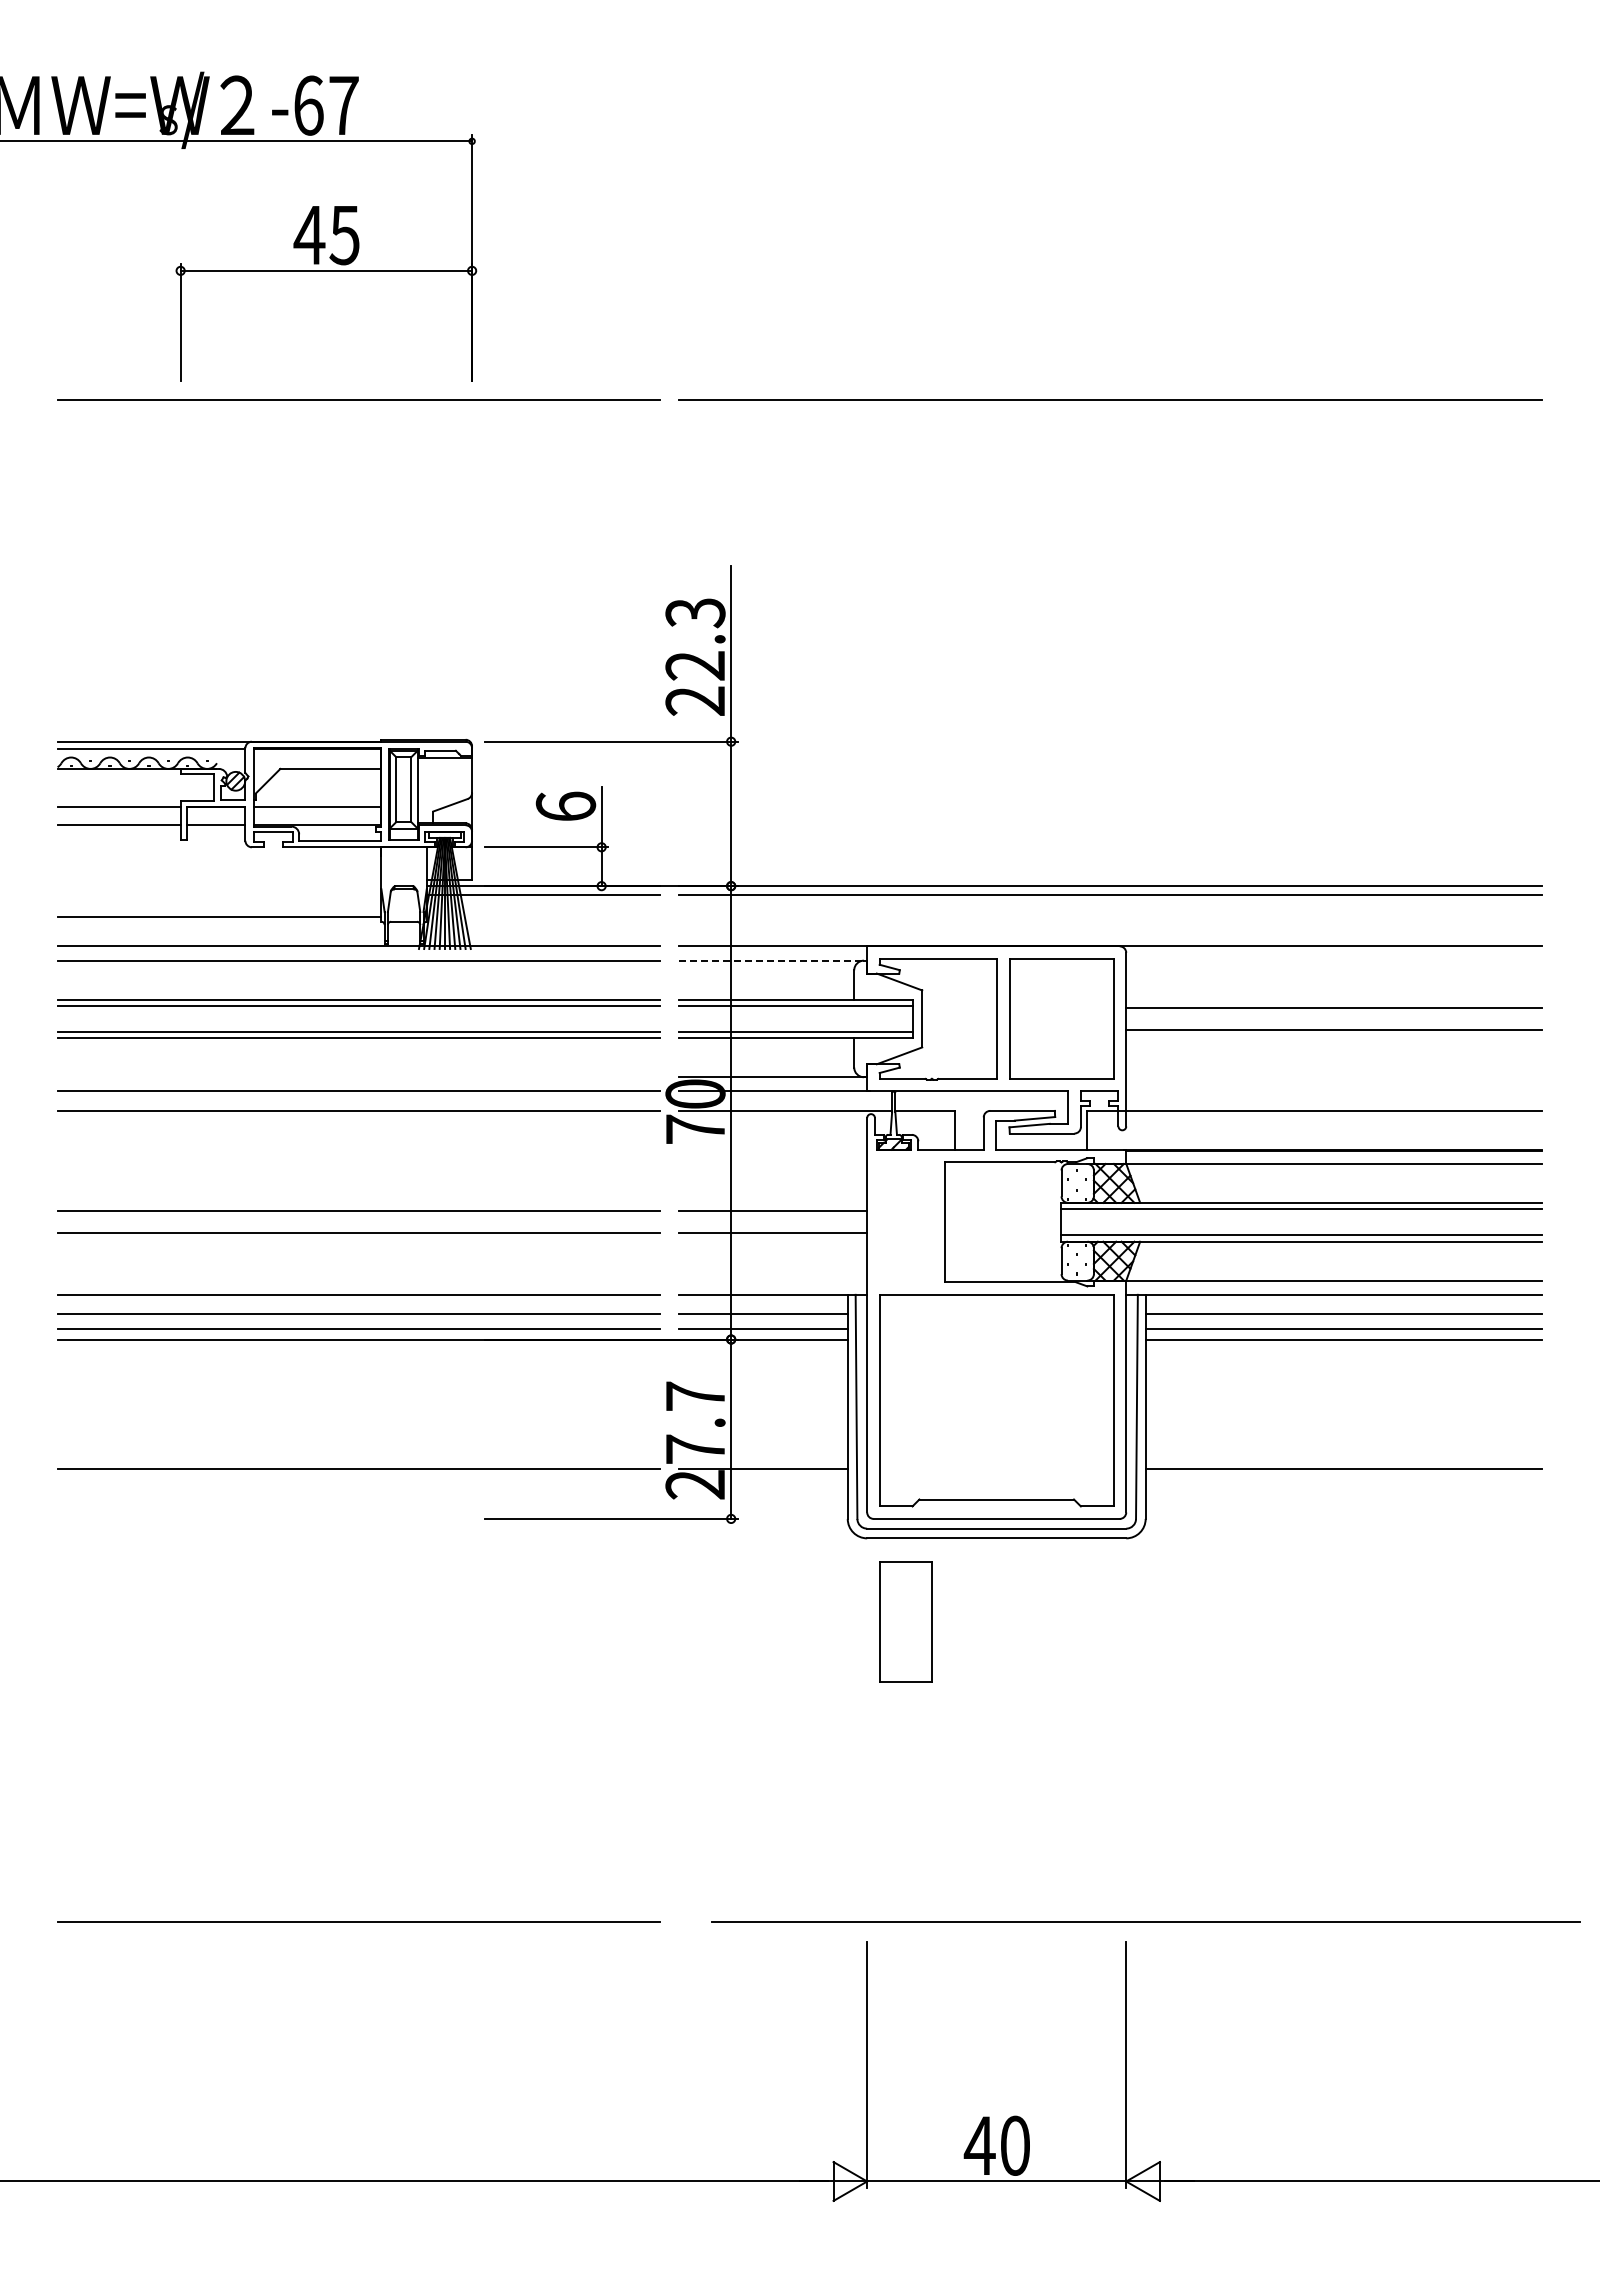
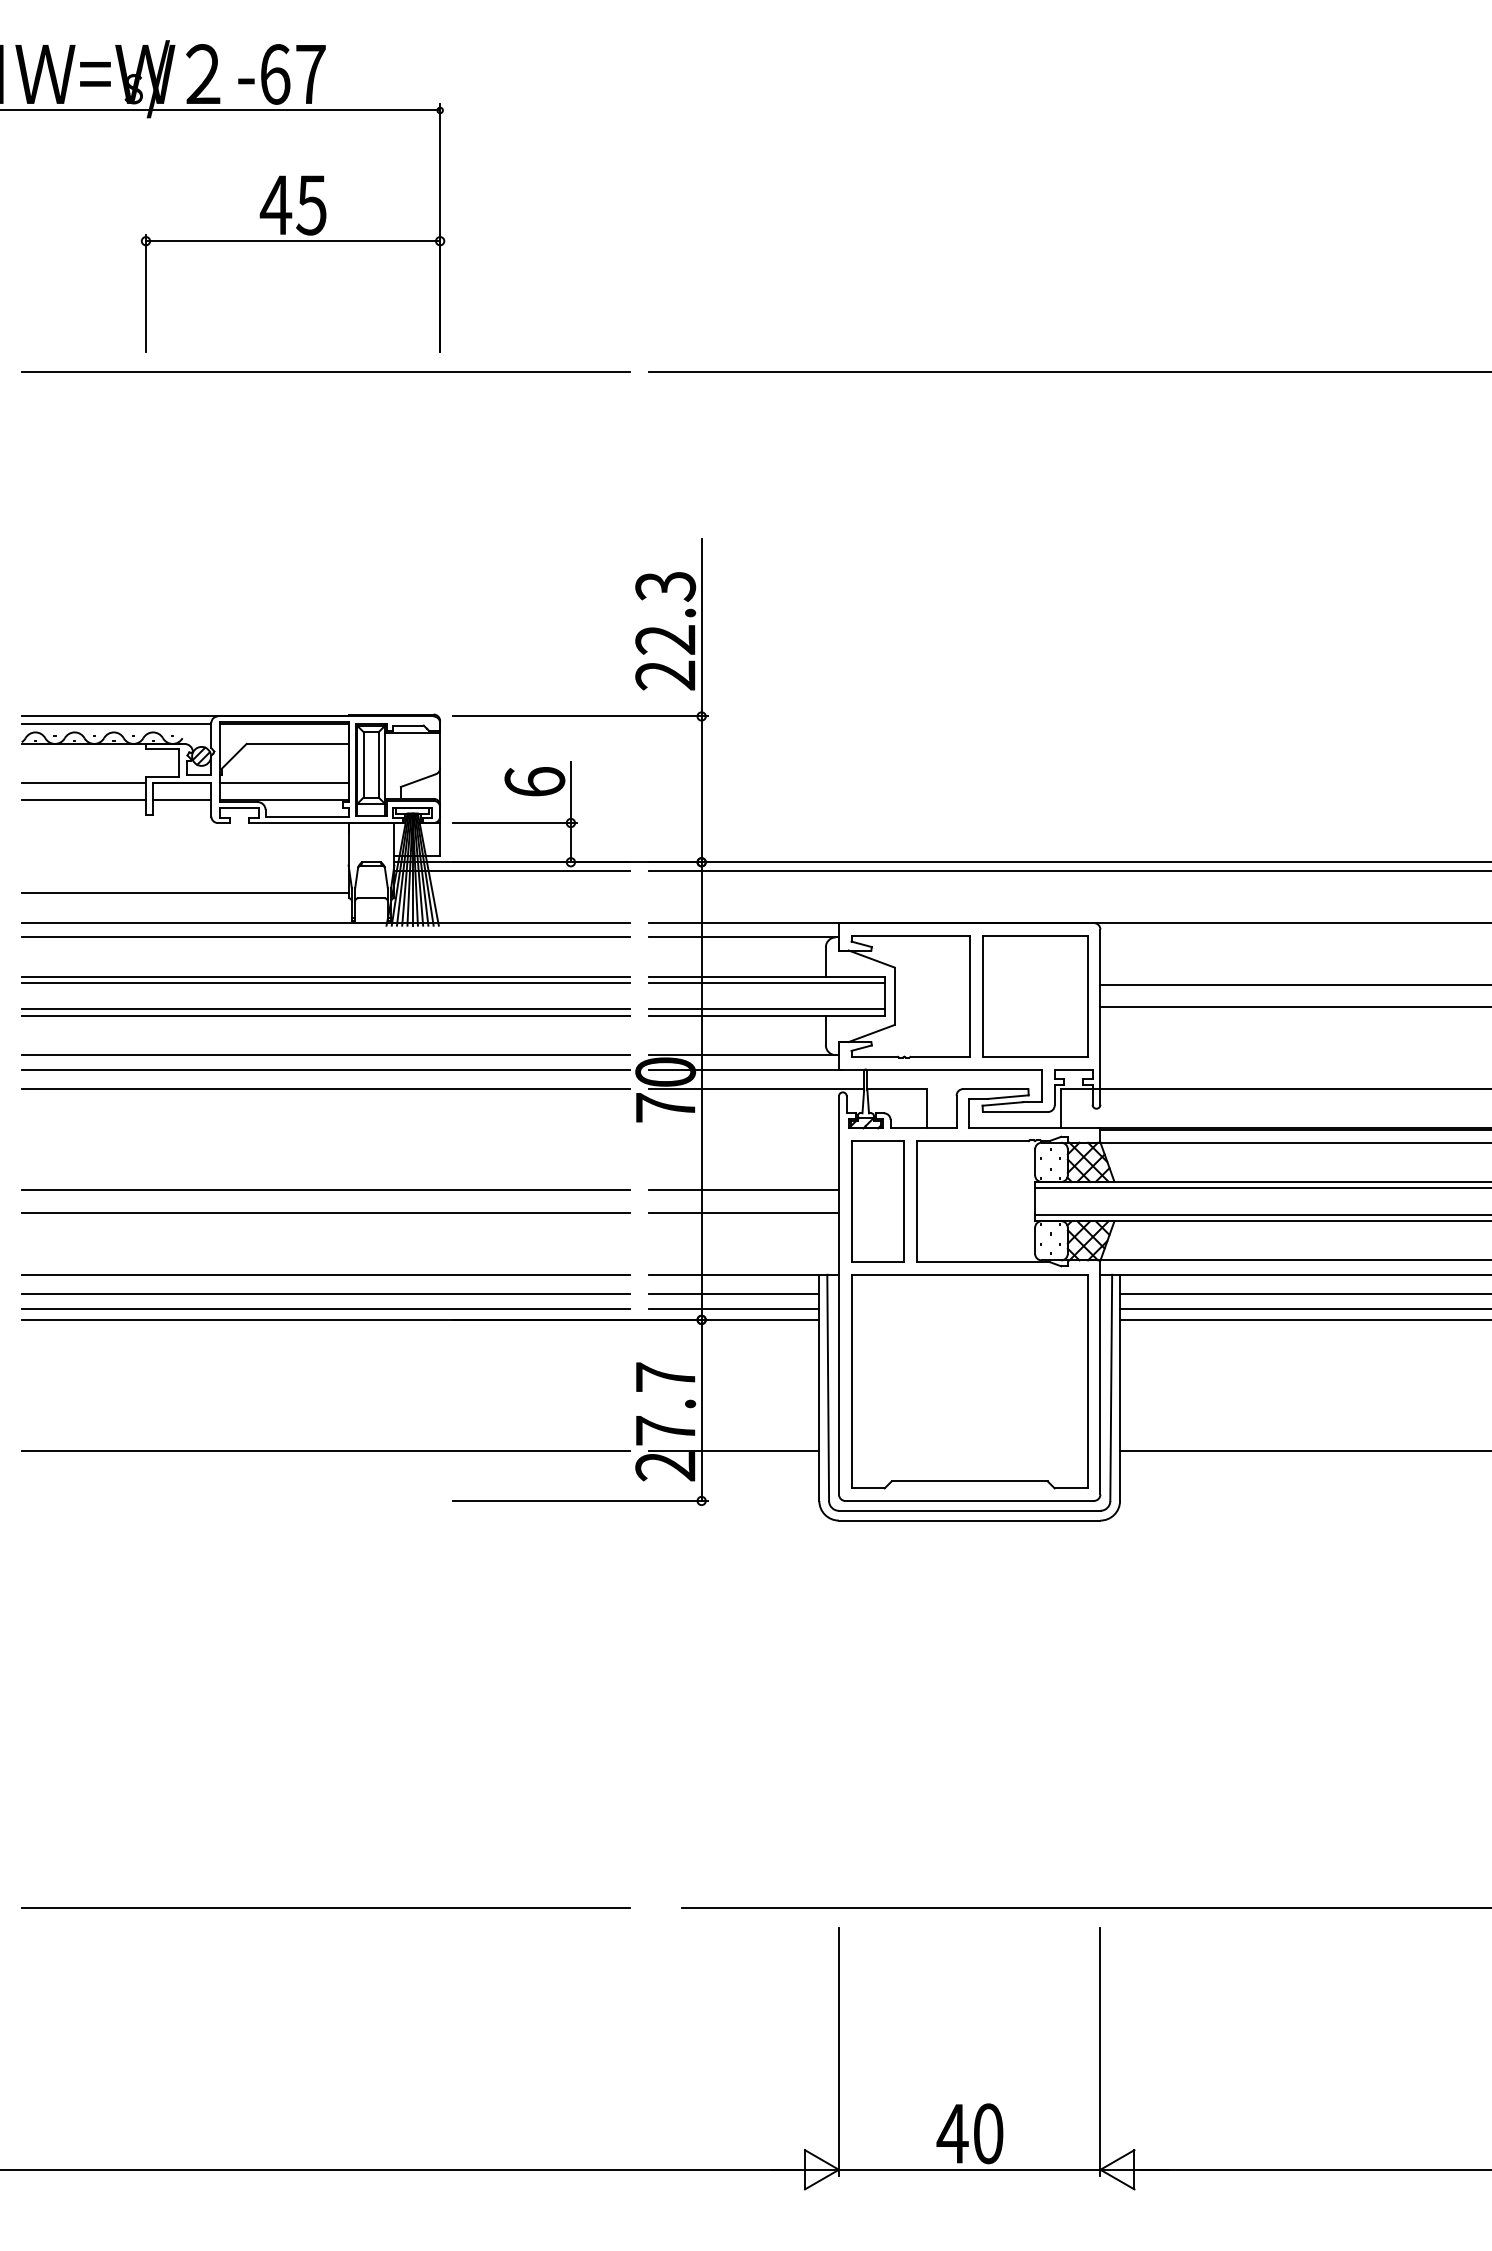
line: (773, 960) -> (744, 937), dashed -> solid
line: (358, 1077) -> (325, 1055), added
part: (905, 1621) -> (877, 1200), moved

